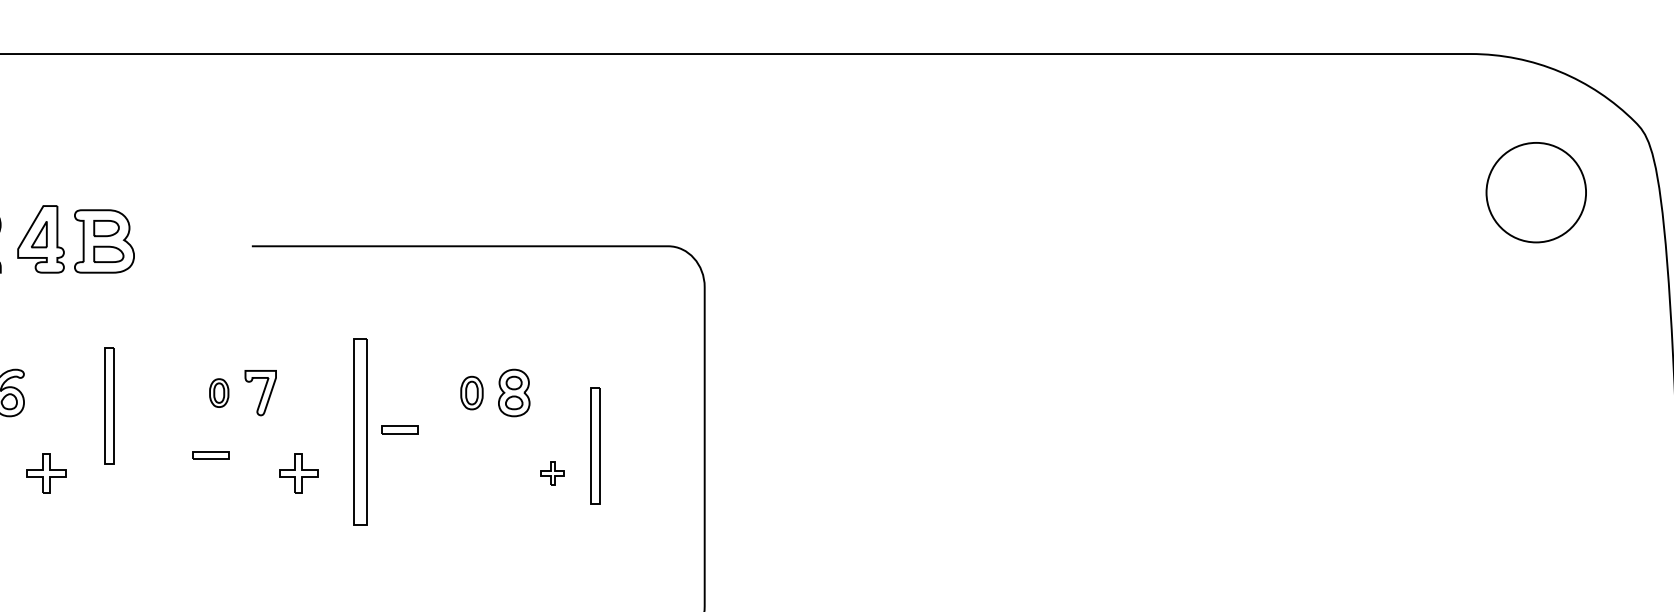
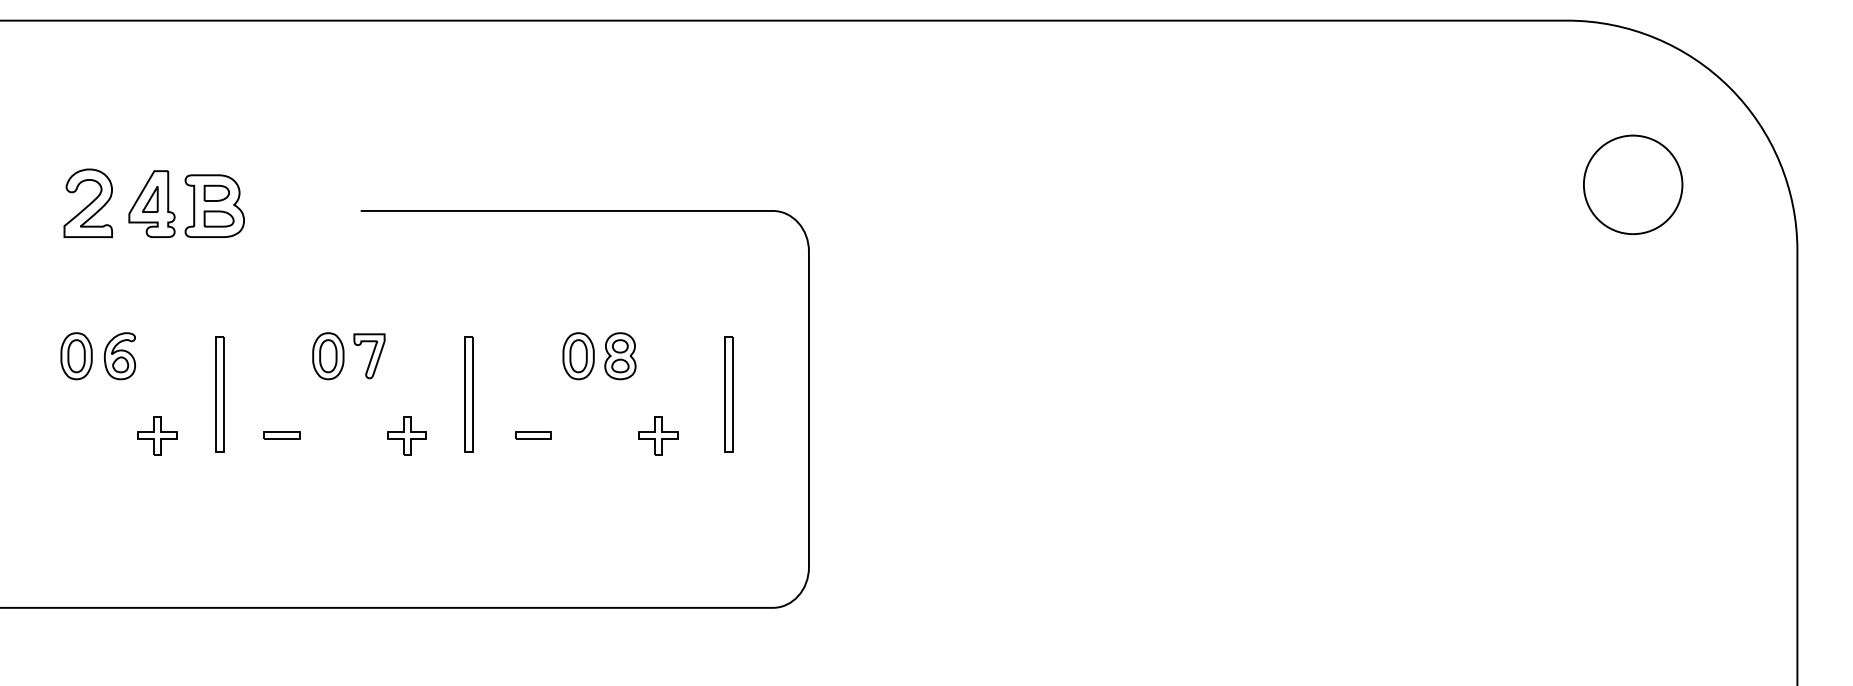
part: (1536, 192) -> (1633, 184), moved
part: (219, 393) -> (328, 356), size x1.67
part: (471, 393) -> (578, 356), size x1.43
part: (109, 405) -> (219, 394), moved
part: (400, 429) -> (533, 435), moved
part: (360, 431) -> (468, 394), size x0.62
part: (595, 445) -> (728, 394), moved
part: (210, 454) -> (281, 435), moved
part: (552, 473) -> (658, 435), size x1.67

